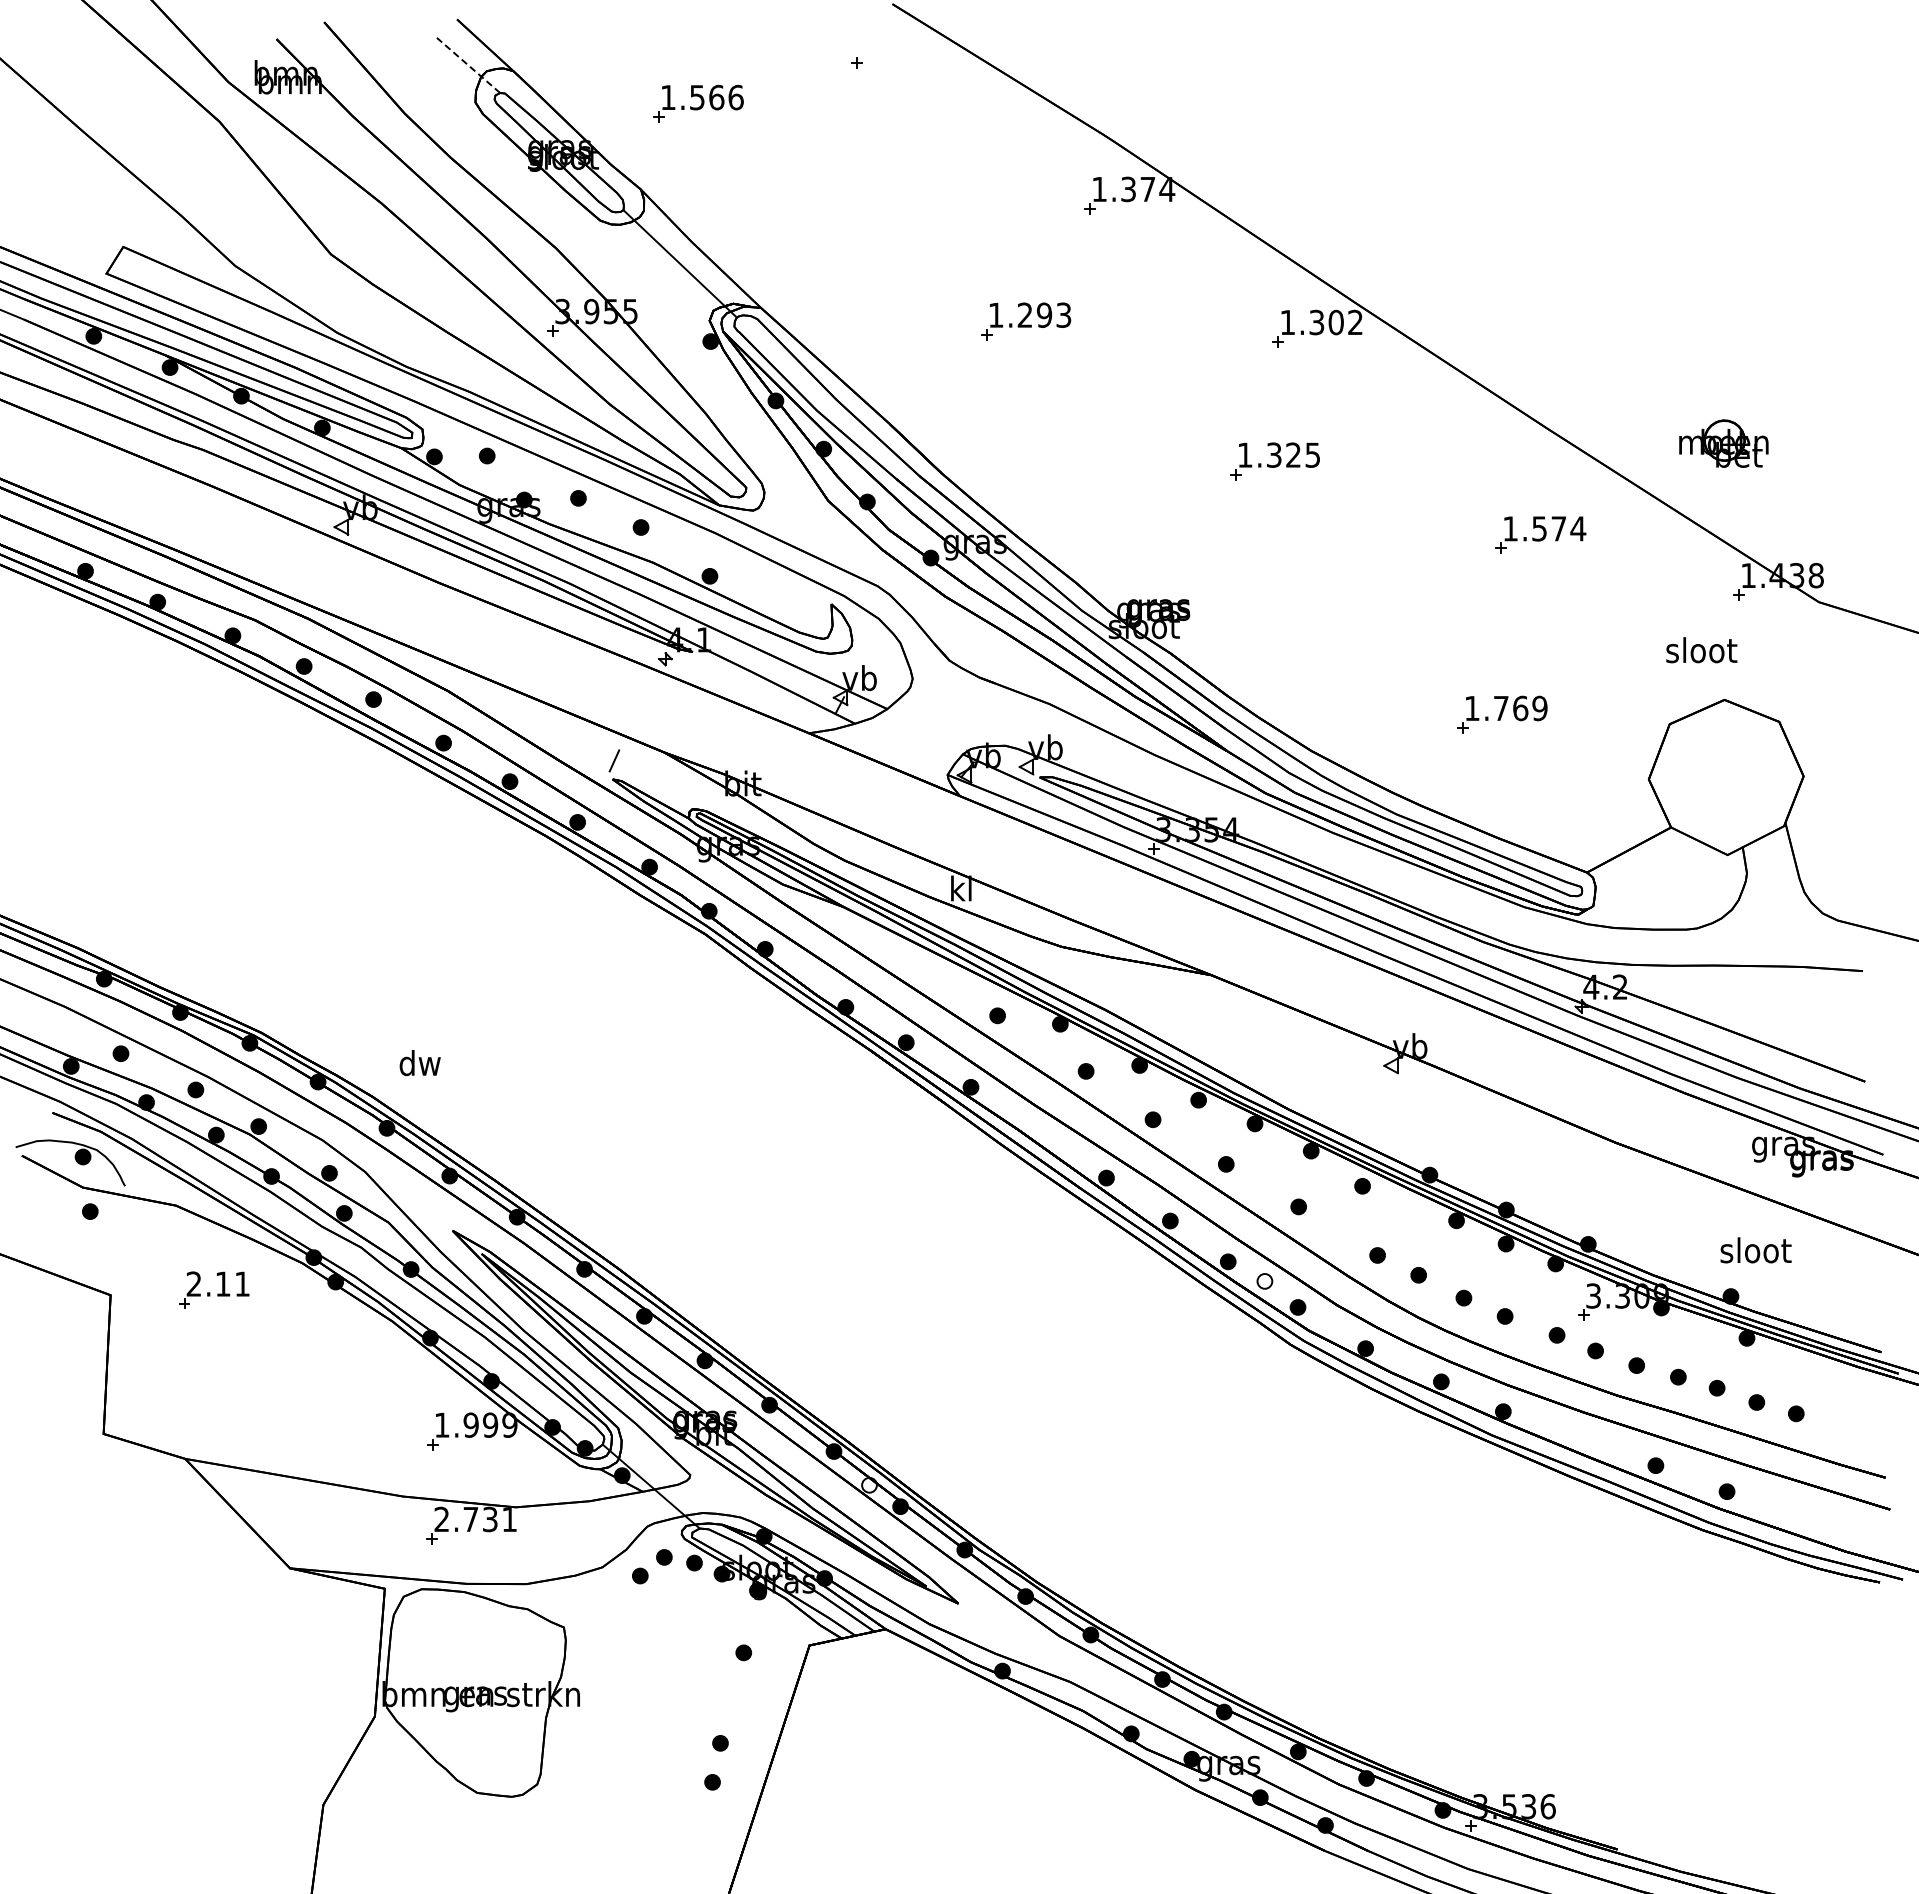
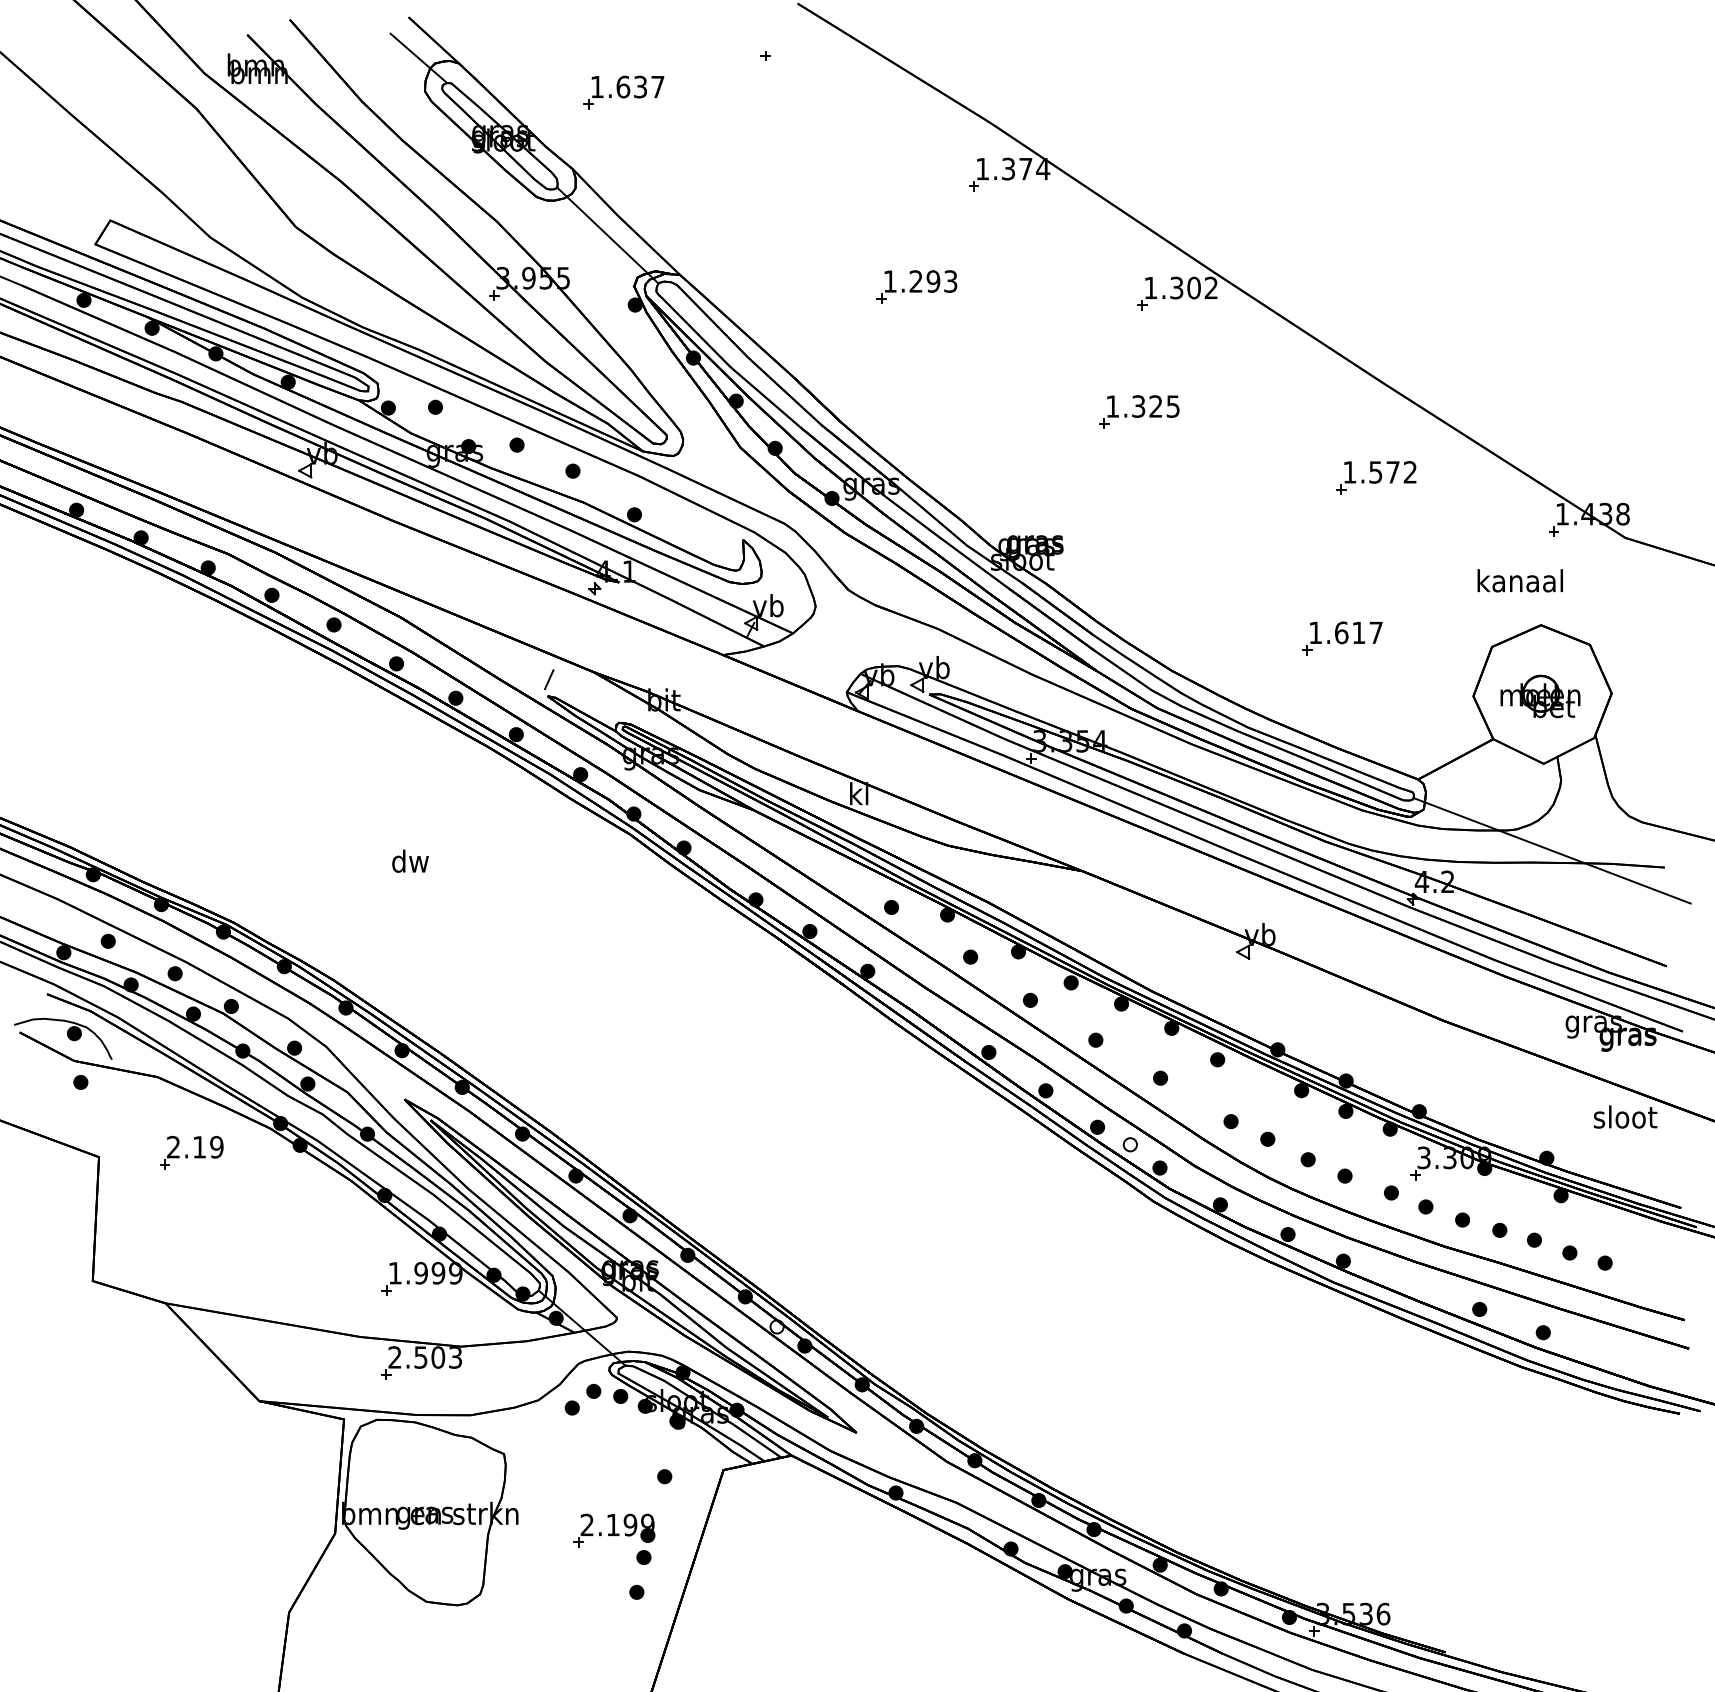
line: (468, 65) -> (418, 58), dashed -> solid
text: (716, 97) -> (640, 86), 1.566 -> 1.637
part: (1723, 443) -> (1540, 696), moved
text: (1578, 528) -> (1410, 472), 1.574 -> 1.572
text: (1701, 650) -> (1520, 581), sloot -> kanaal
text: (1520, 708) -> (1358, 632), 1.769 -> 1.617
line: (1736, 952) -> (1551, 850), added
text: (419, 1063) -> (409, 861), moved
text: (1755, 1250) -> (1625, 1117), moved
text: (242, 1283) -> (216, 1146), 2.11 -> 2.19
text: (489, 1519) -> (437, 1357), 2.731 -> 2.503
part: (687, 1712) -> (614, 1529), added

